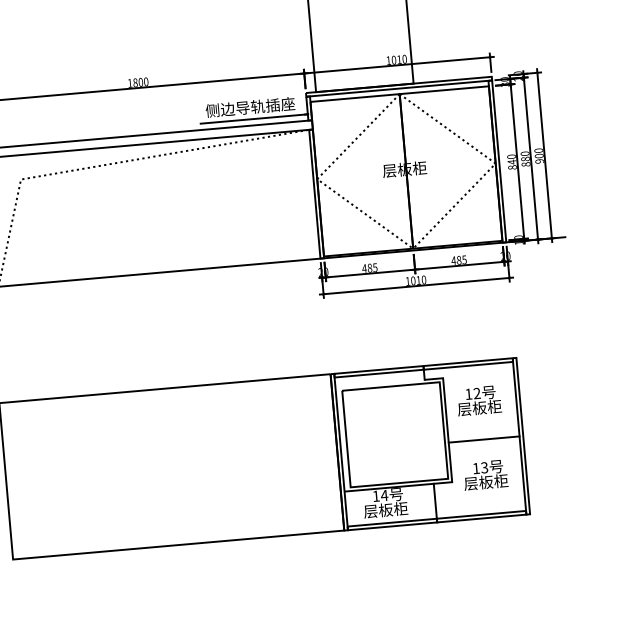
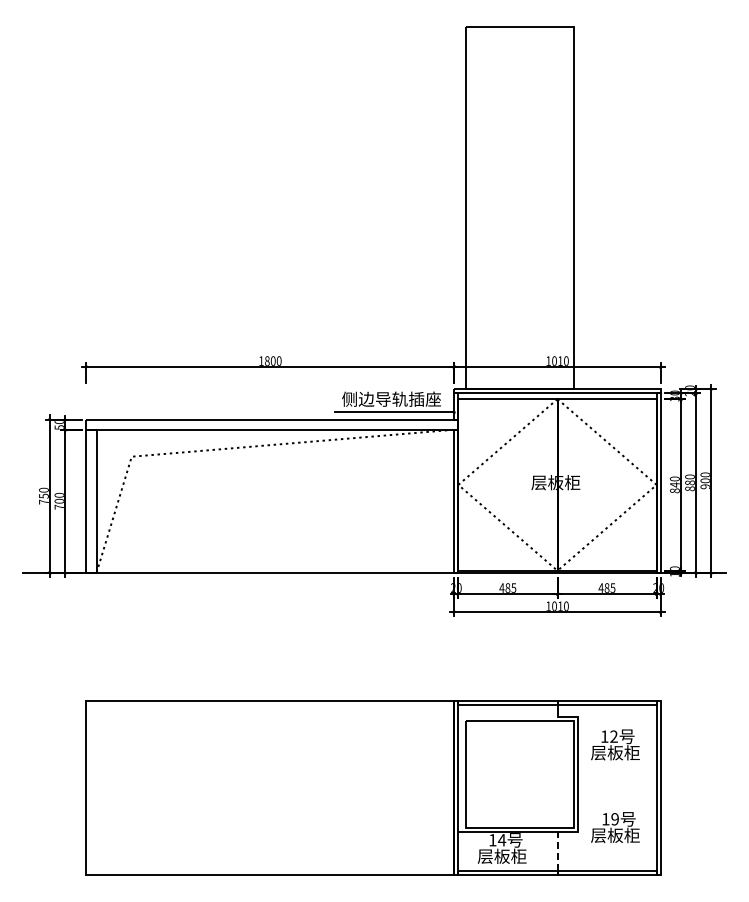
line: (483, 439) -> (616, 788), removed
text: (484, 468) -> (614, 819), 13 -> 19
line: (435, 500) -> (557, 850), solid -> dashed

